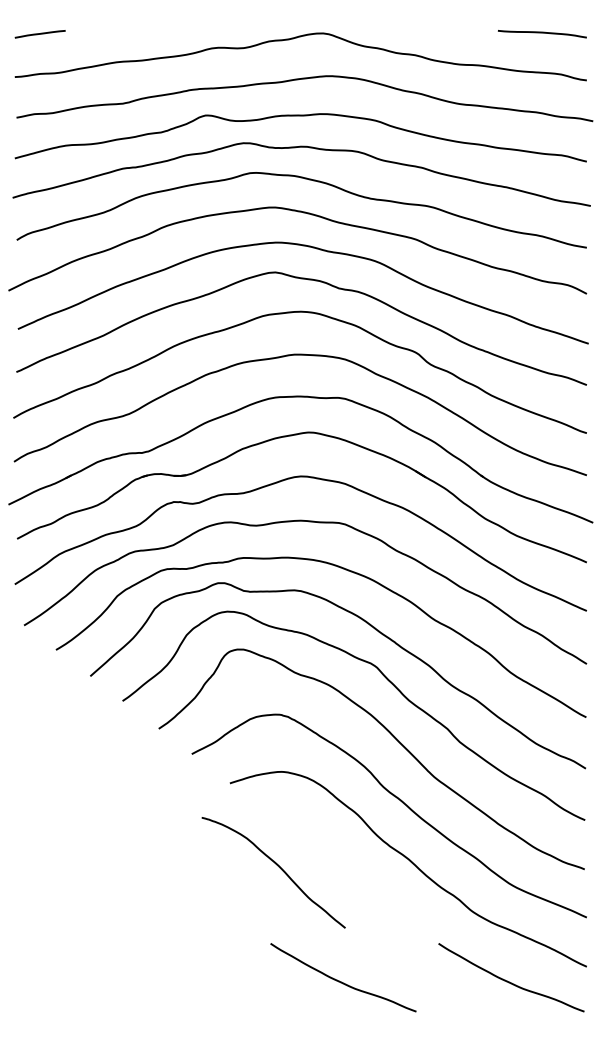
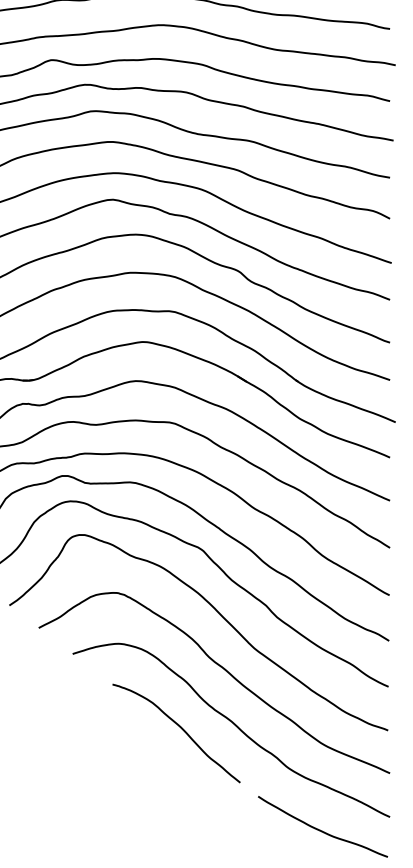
curve: (278, 867) -> (180, 728), moved
curve: (341, 981) -> (171, 830), removed

